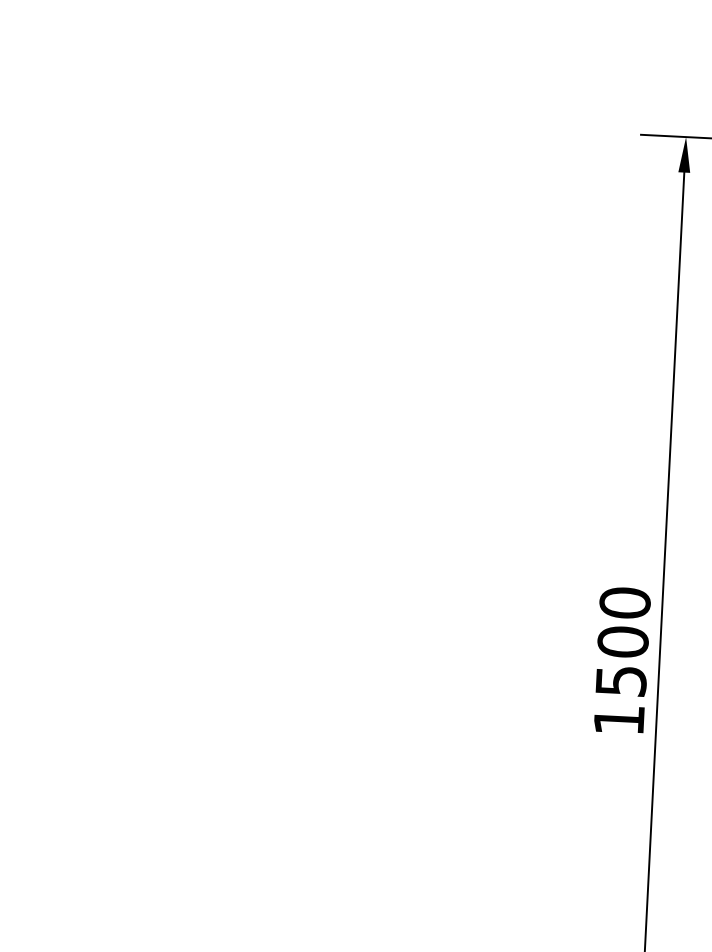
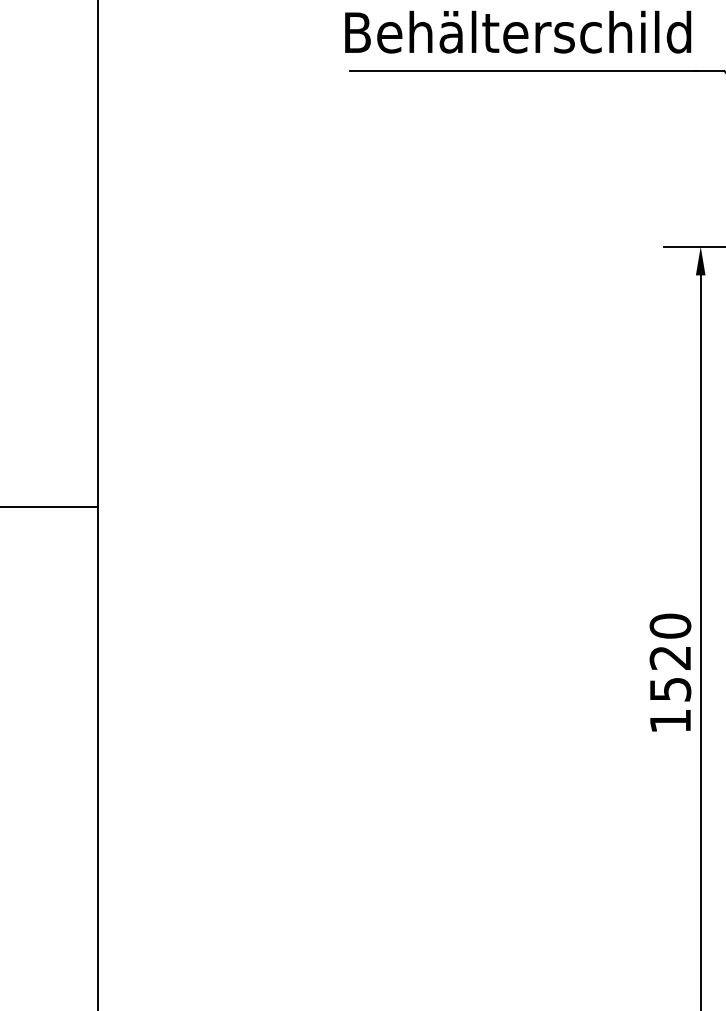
text: (623, 641) -> (670, 657), 1500 -> 1520

